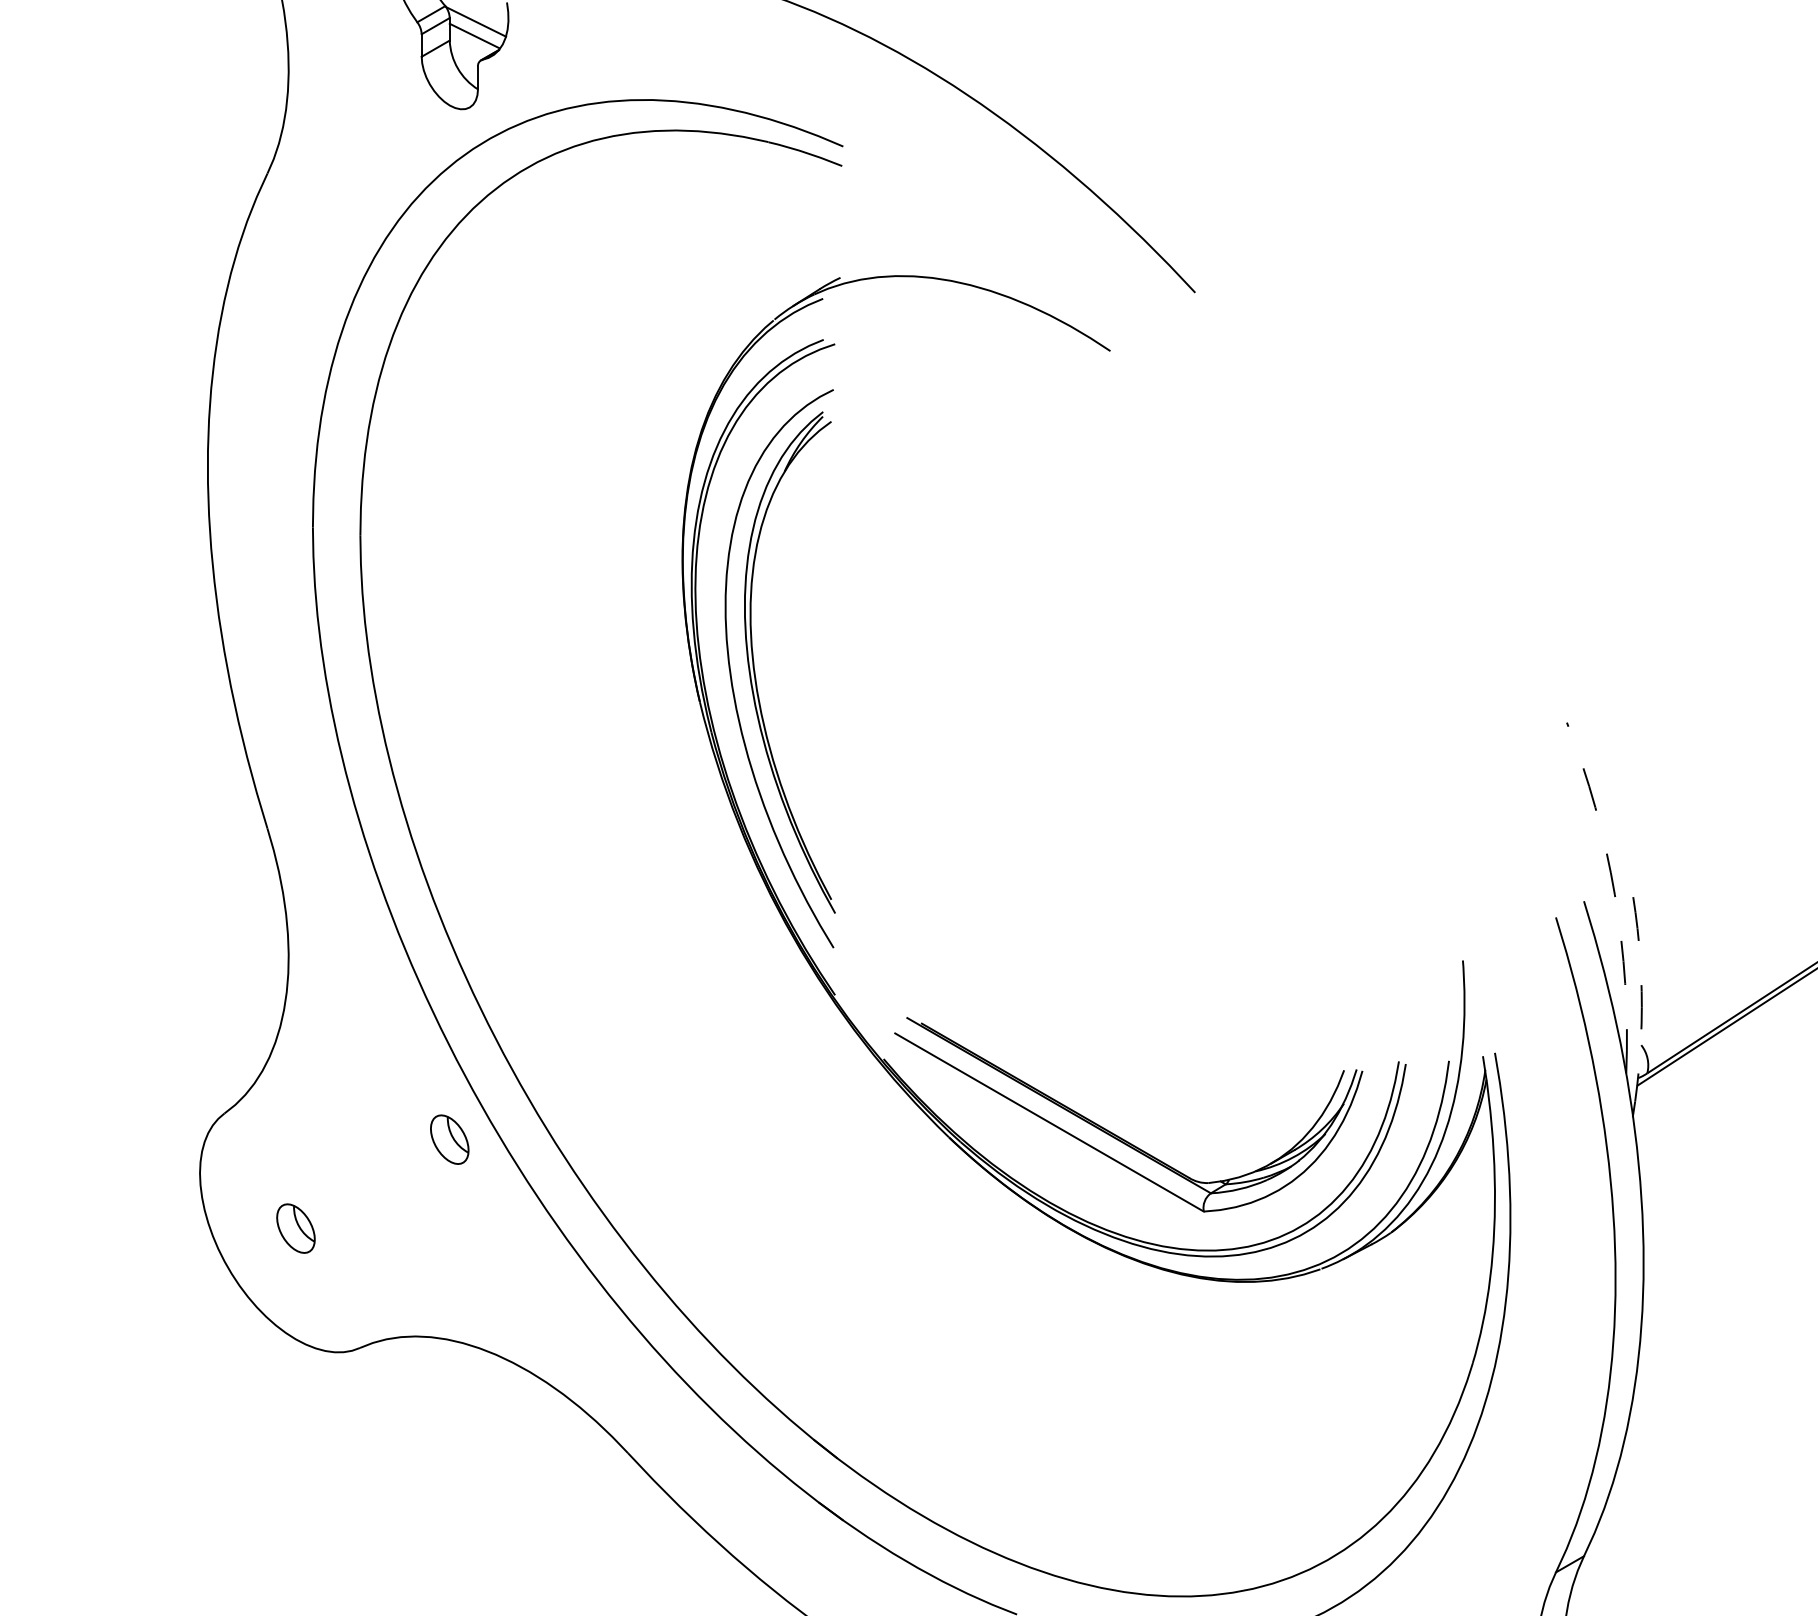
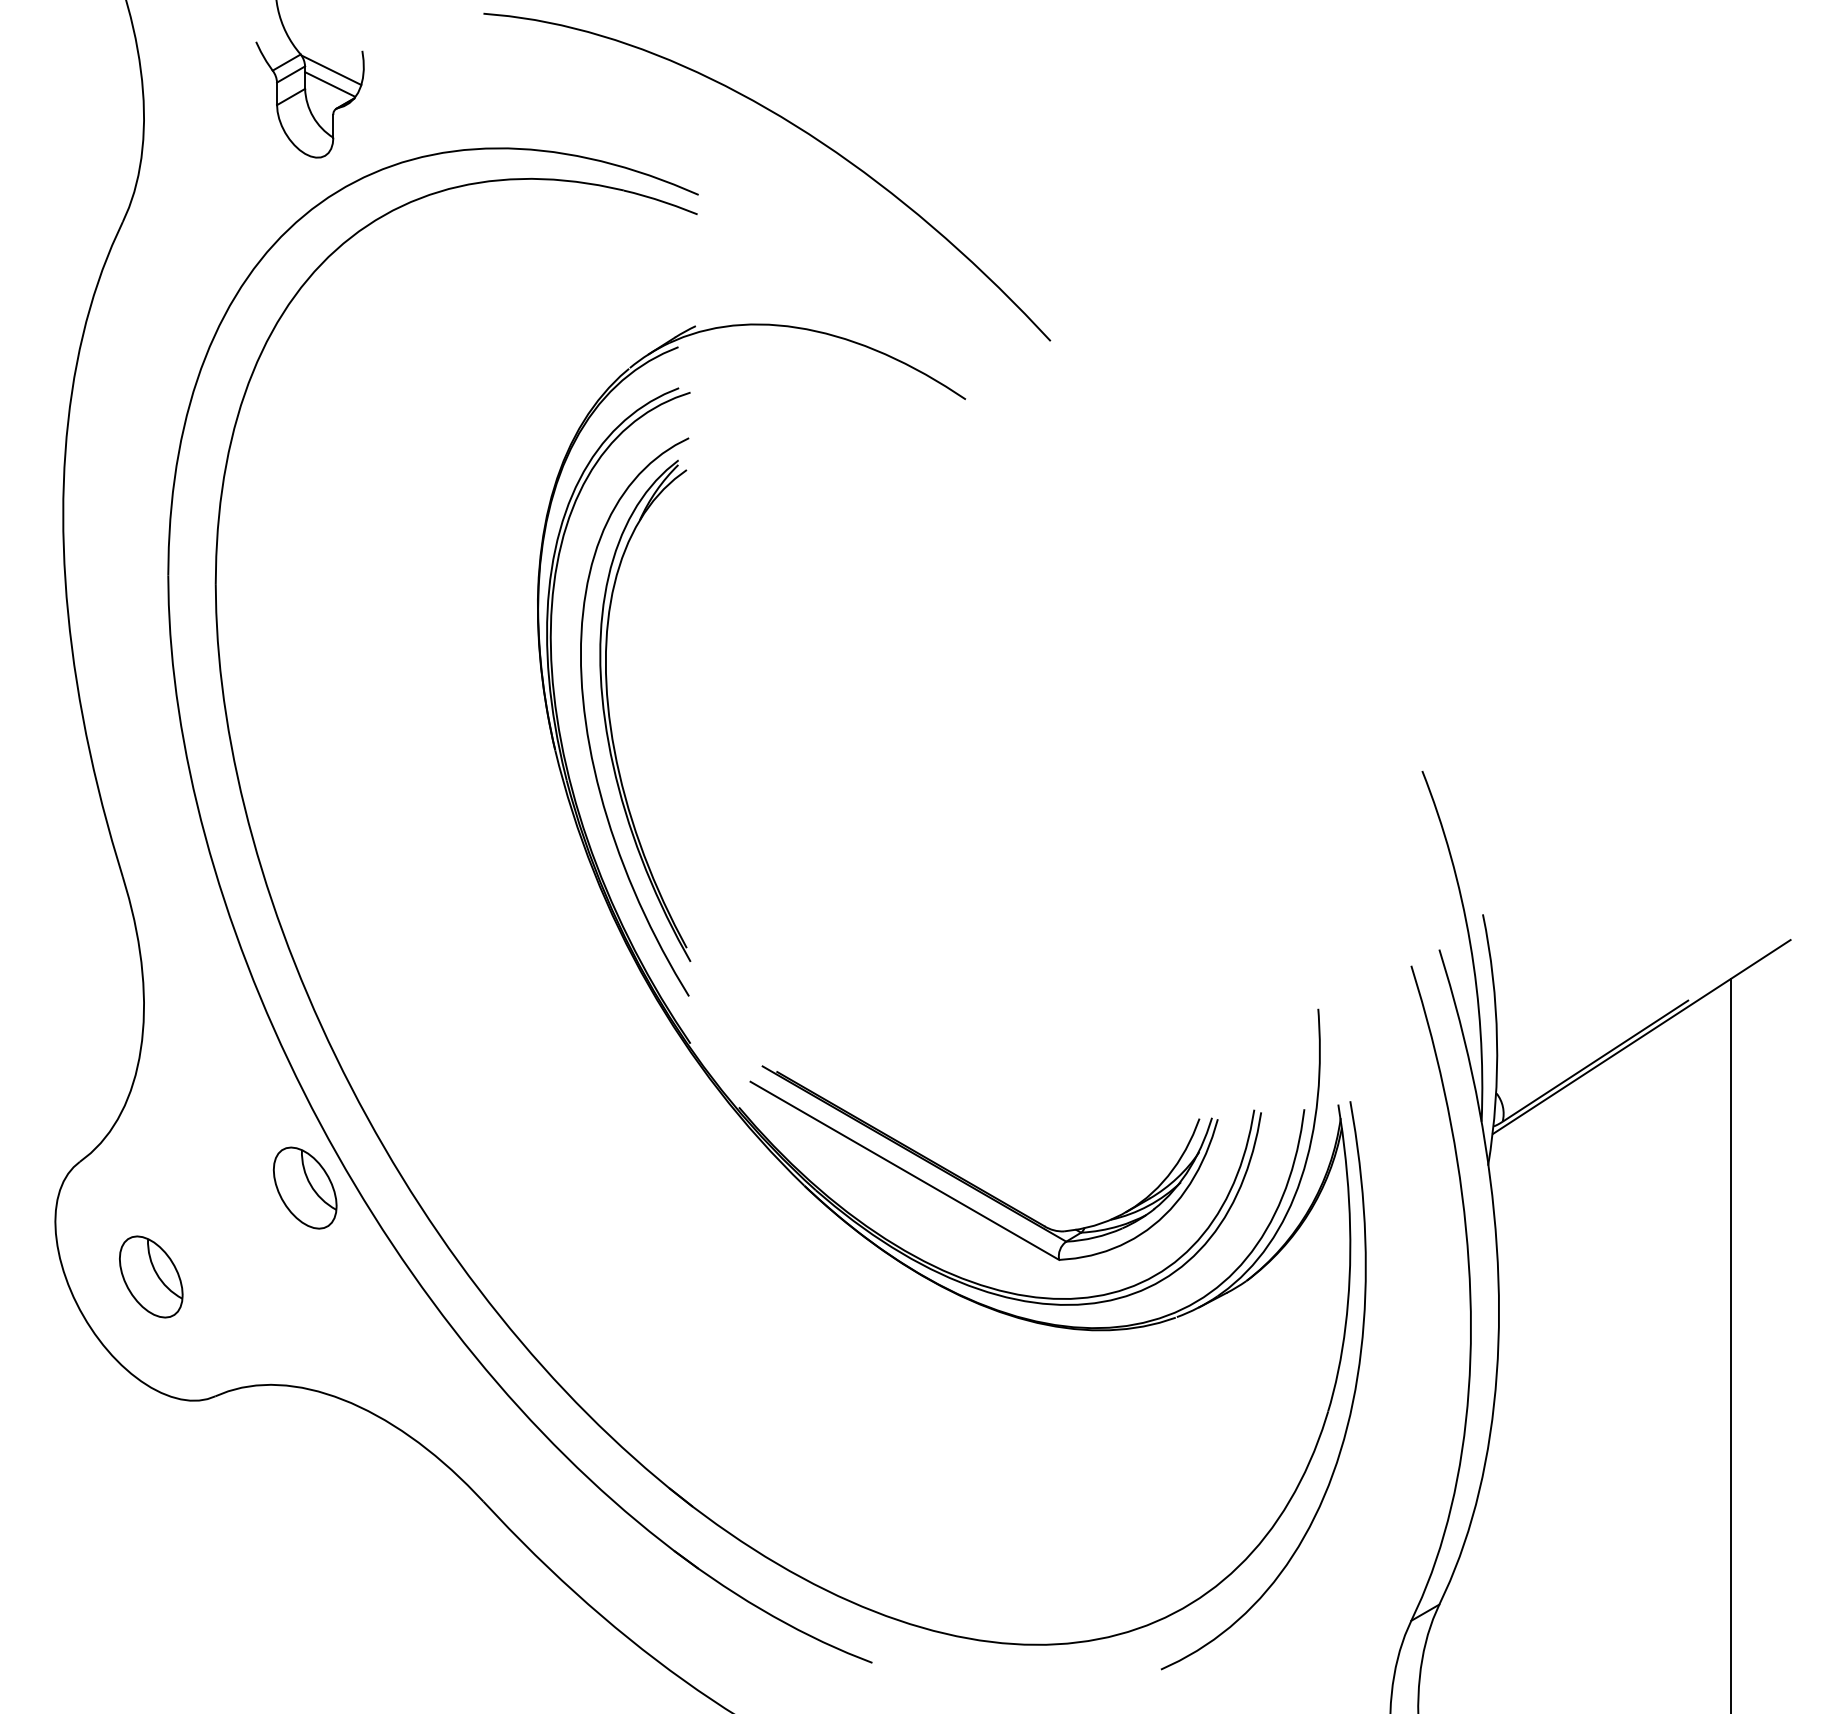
arc: (1615, 895) -> (1470, 943), dashed -> solid
arc: (1642, 991) -> (1497, 1039), dashed -> solid
part: (449, 1139) -> (304, 1187), size x1.67
part: (296, 1228) -> (151, 1276), size x1.67

